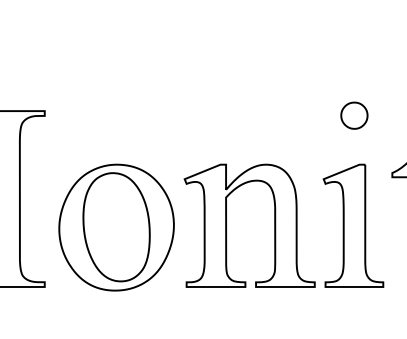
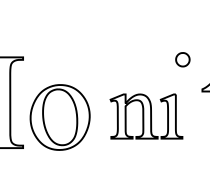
part: (283, 225) -> (146, 116), size x0.7

